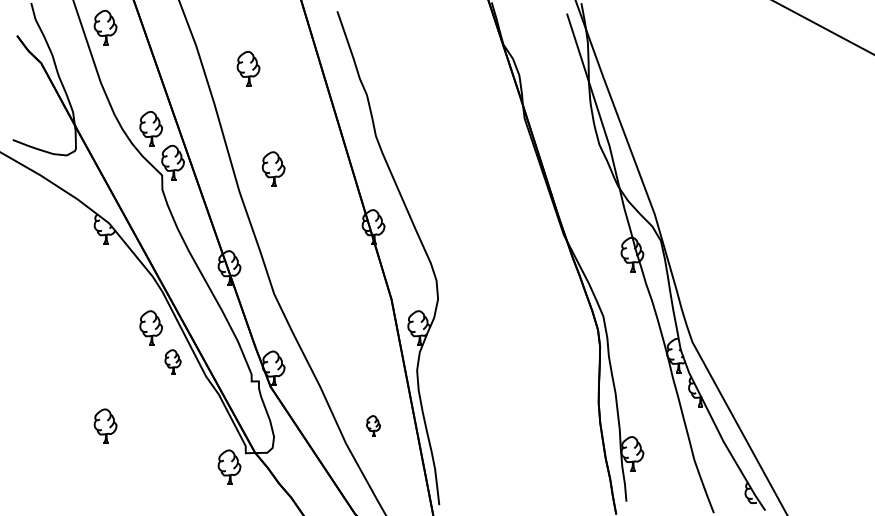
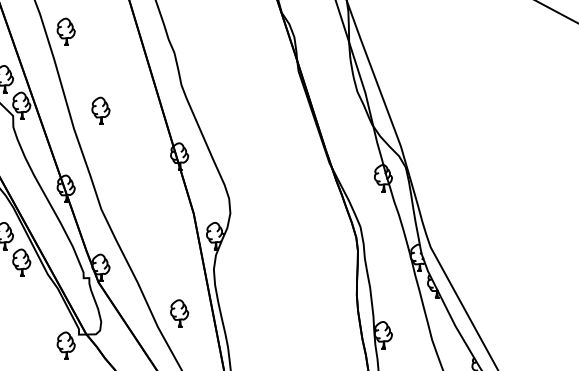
part: (248, 68) -> (66, 31), moved
part: (172, 361) -> (21, 262), size x1.43
part: (373, 425) -> (179, 312), size x1.67

